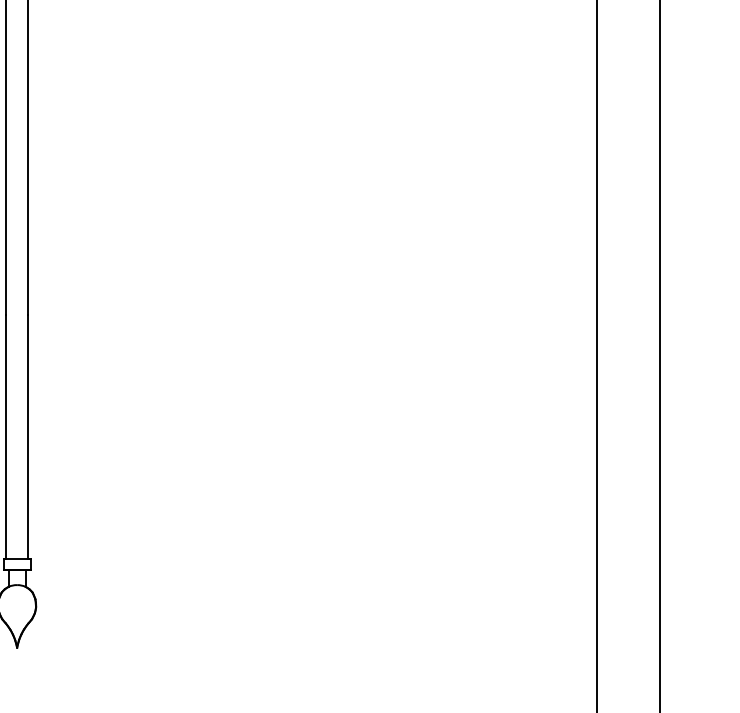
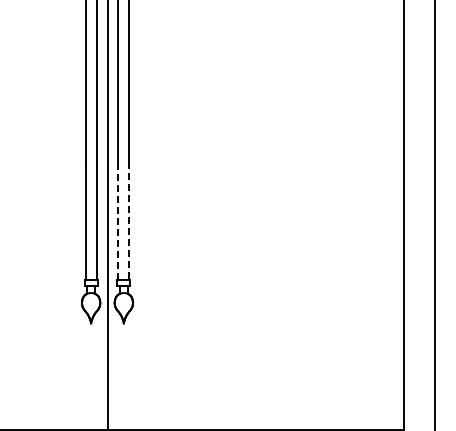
line: (6, 437) -> (118, 221), solid -> dashed
line: (28, 437) -> (129, 221), solid -> dashed

